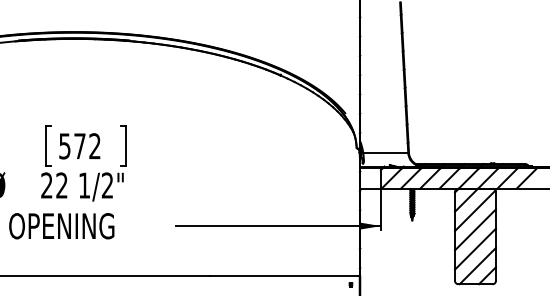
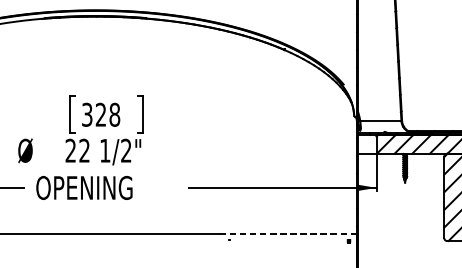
text: (79, 146) -> (100, 115), 572 -> 328
line: (284, 276) -> (288, 233), solid -> dashed

